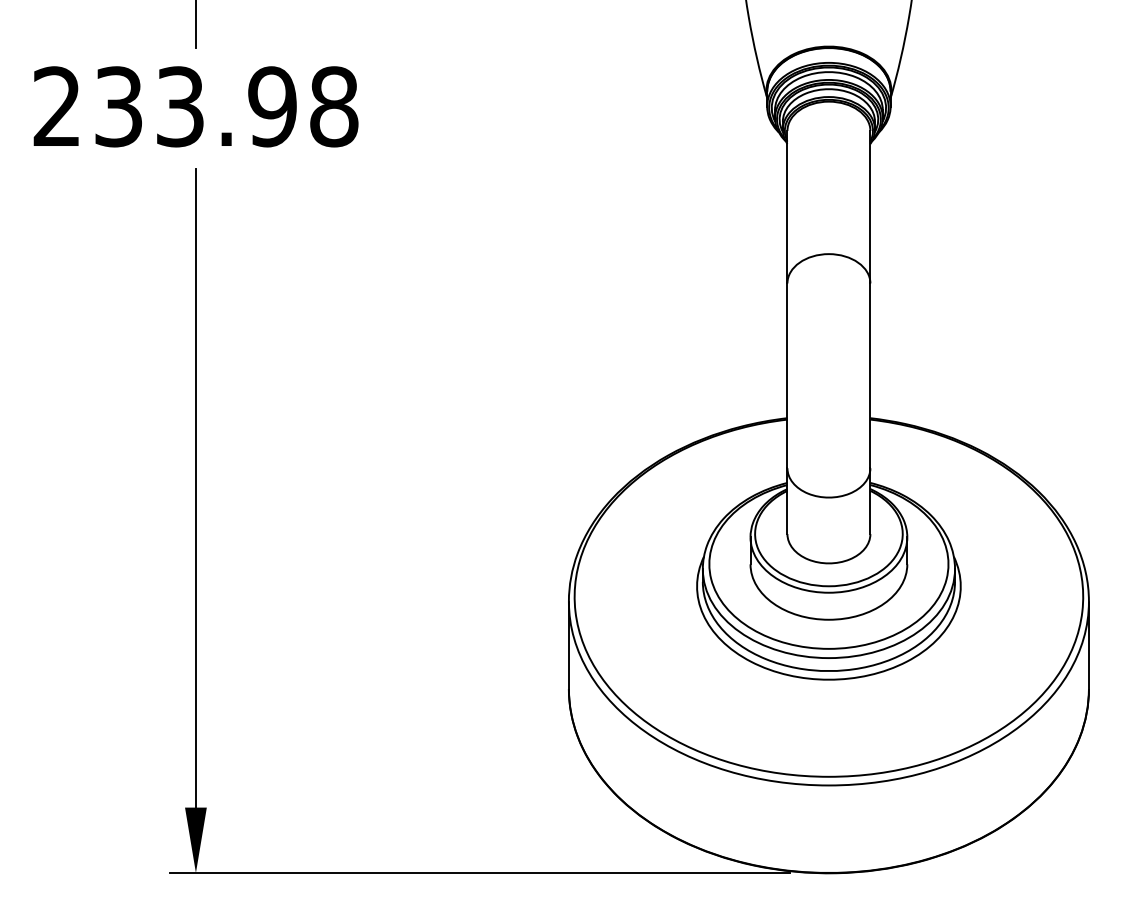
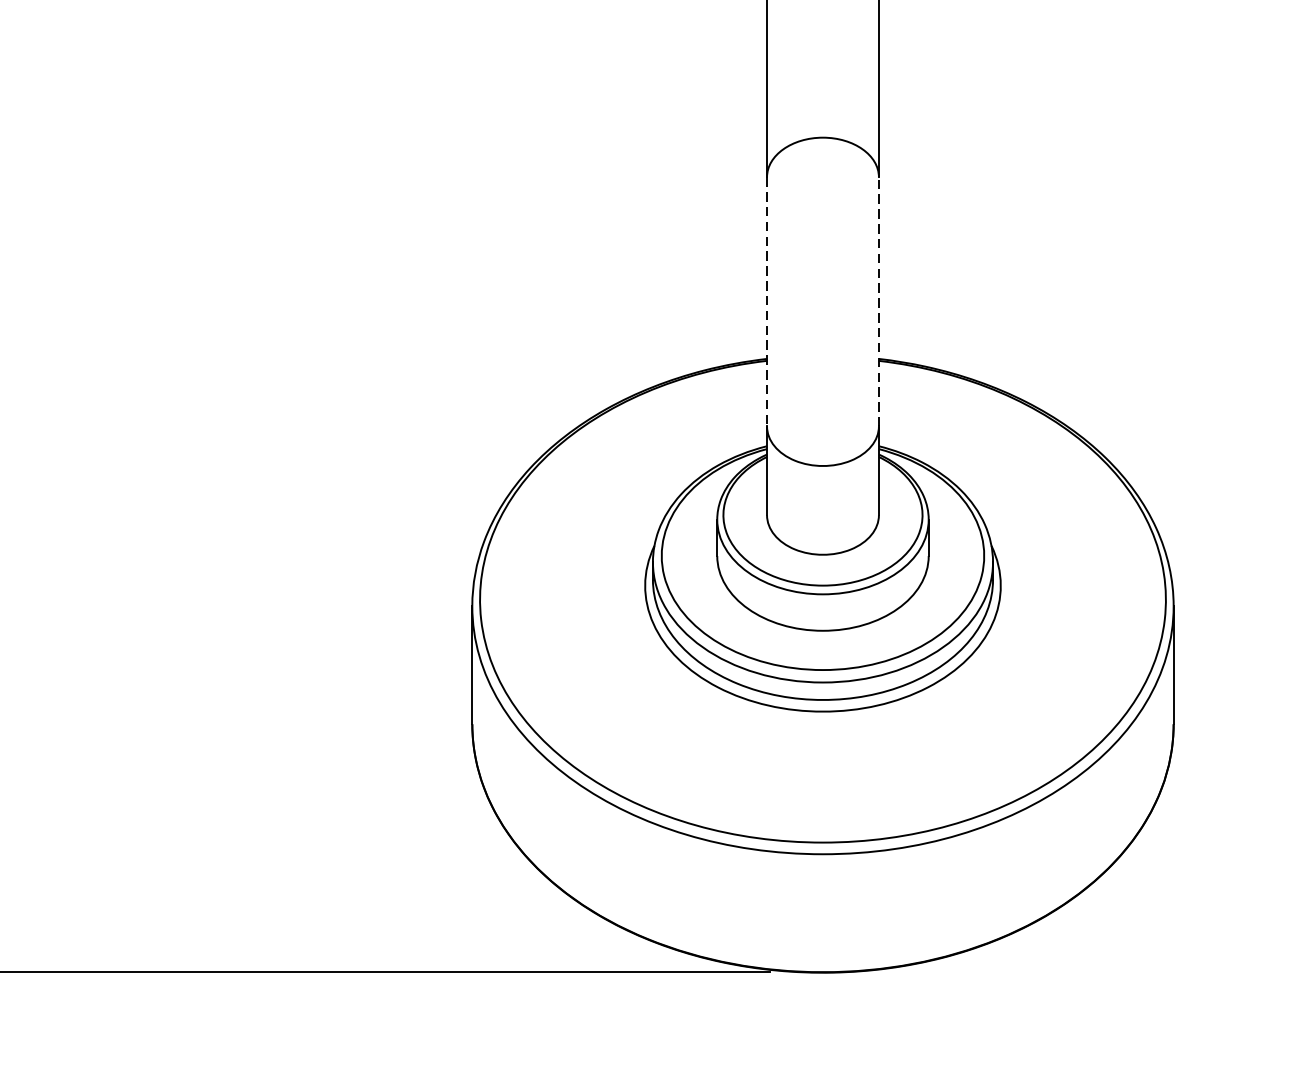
line: (870, 375) -> (879, 301), solid -> dashed
line: (787, 376) -> (767, 302), solid -> dashed

